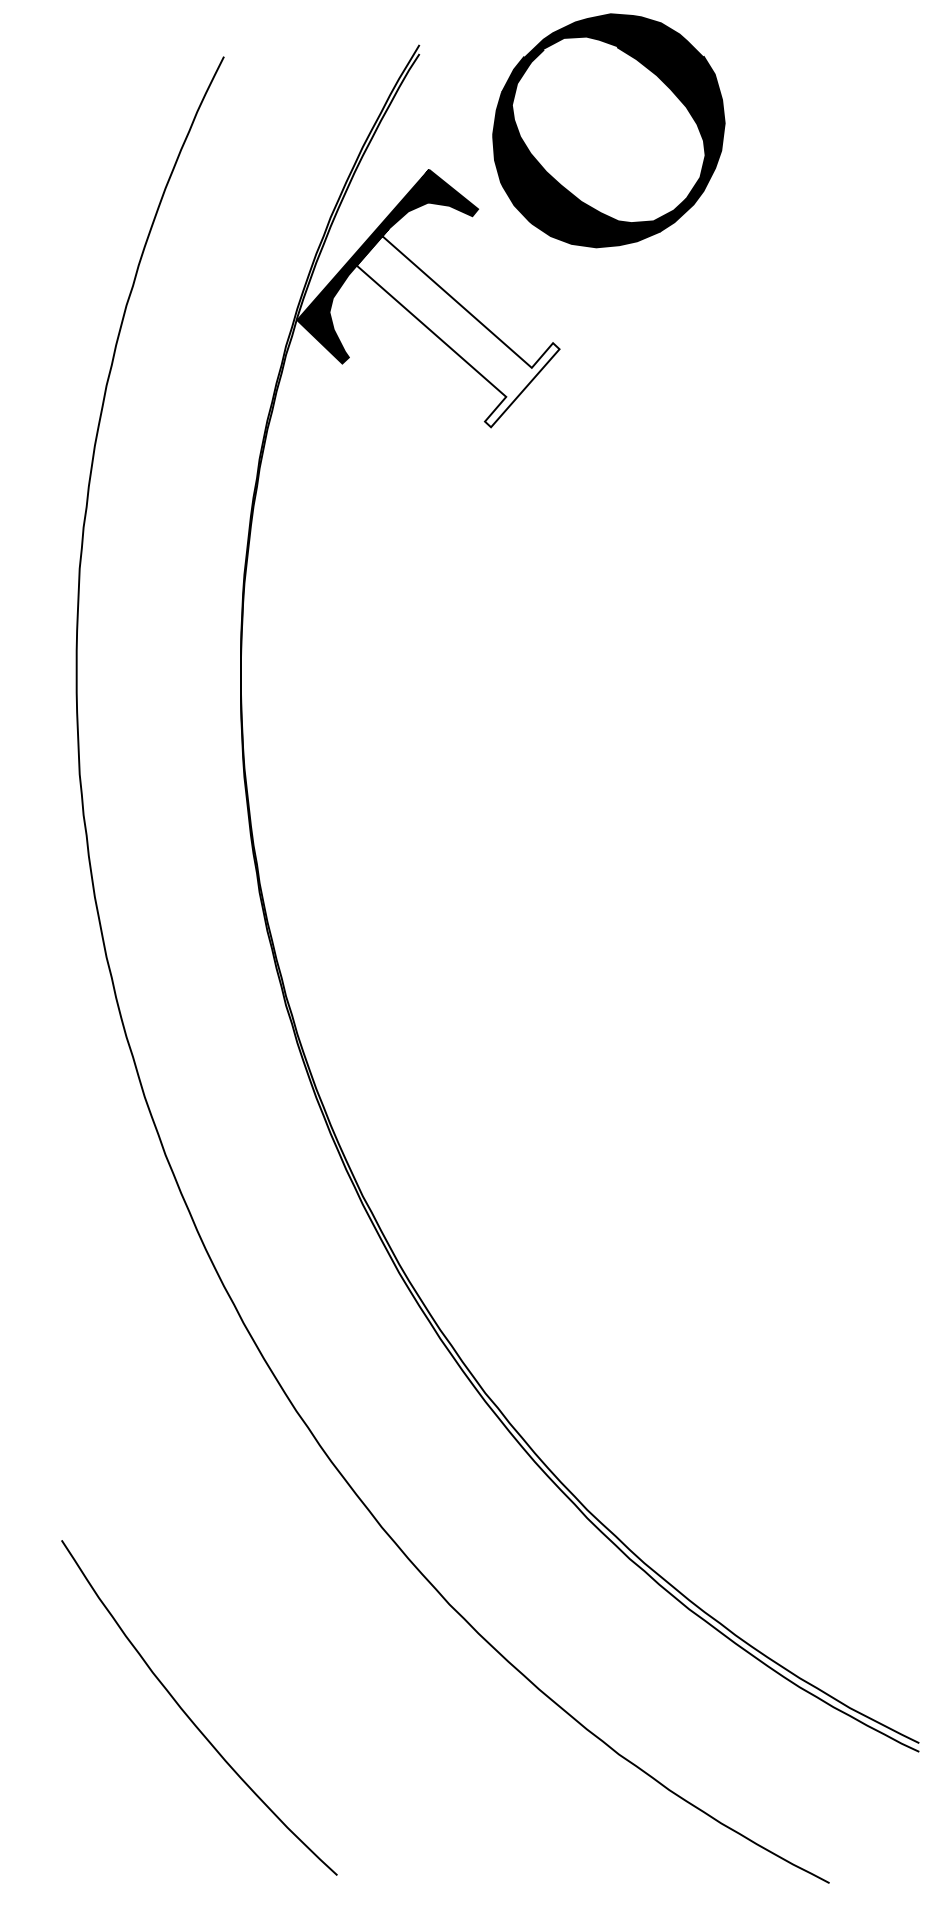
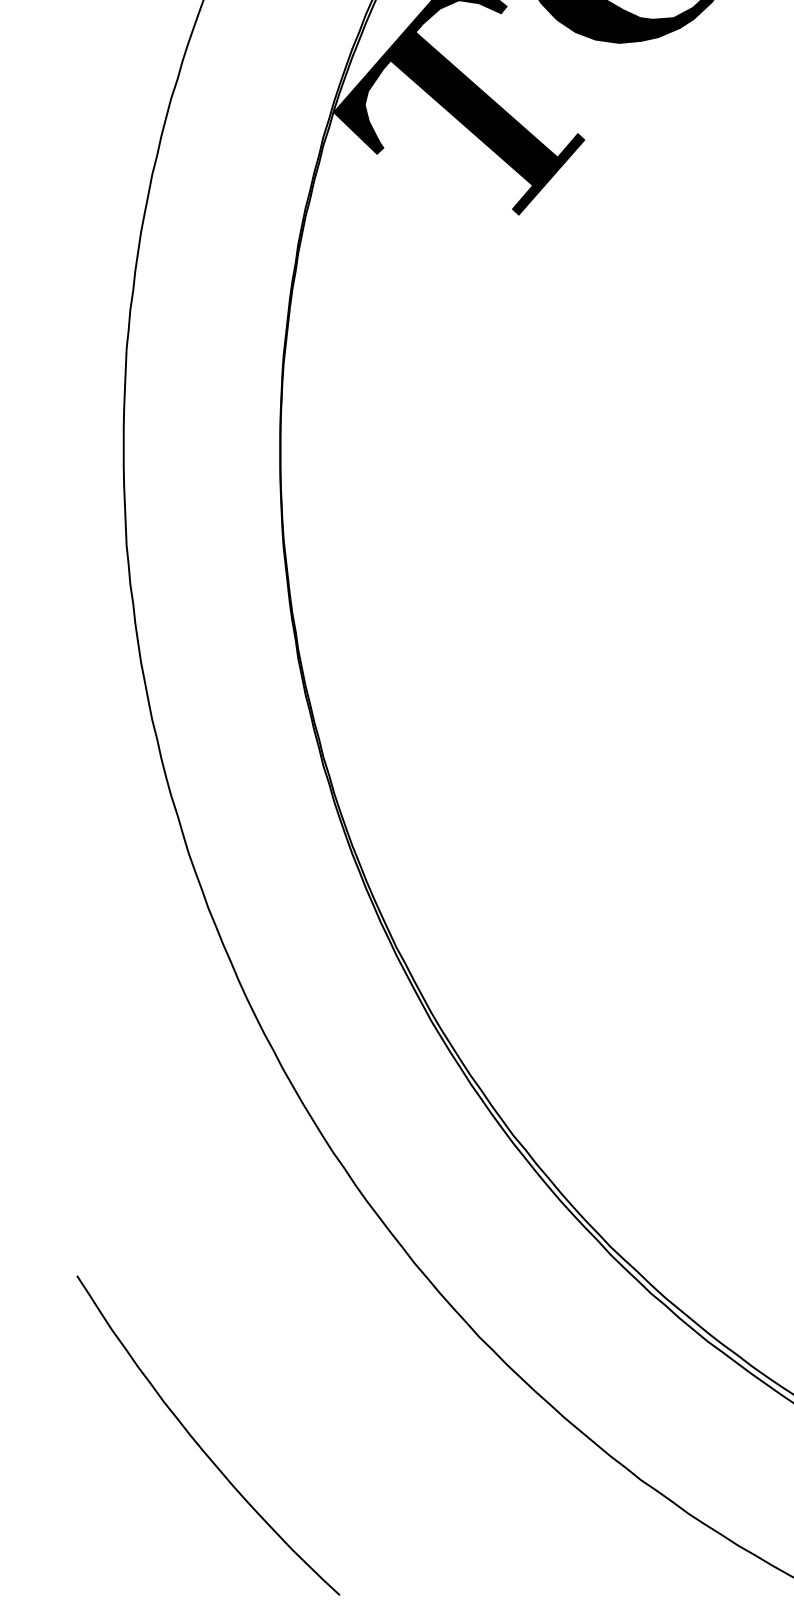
fill: (457, 327) -> (486, 119), added
curve: (189, 1716) -> (198, 1443), moved

